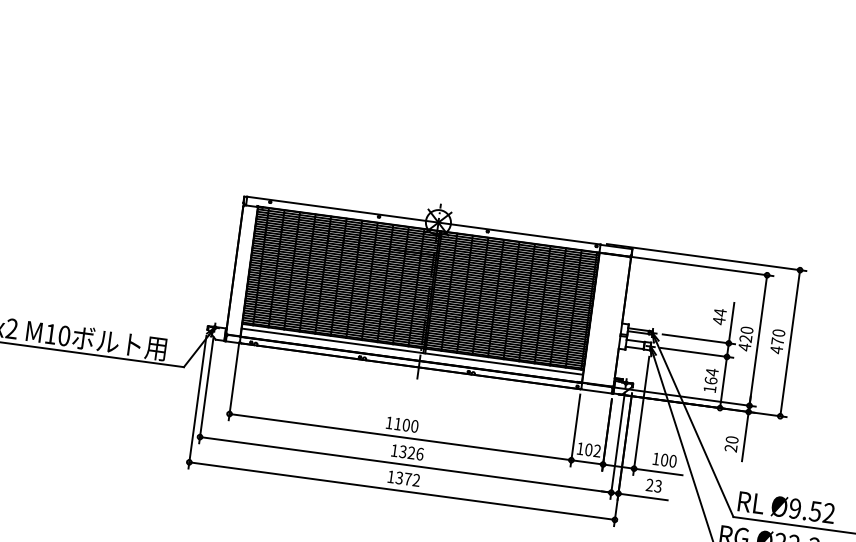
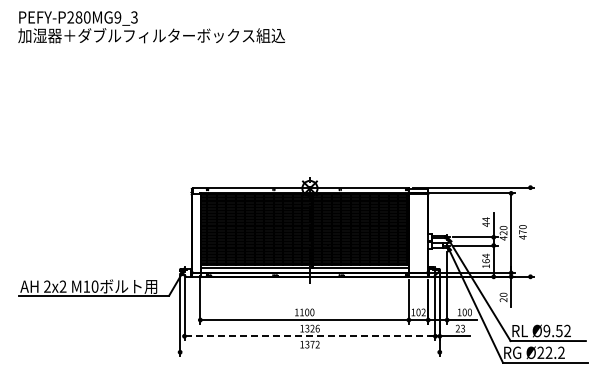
line: (790, 342) -> (530, 231), removed
line: (406, 465) -> (310, 336), solid -> dashed
line: (401, 491) -> (309, 352), removed

